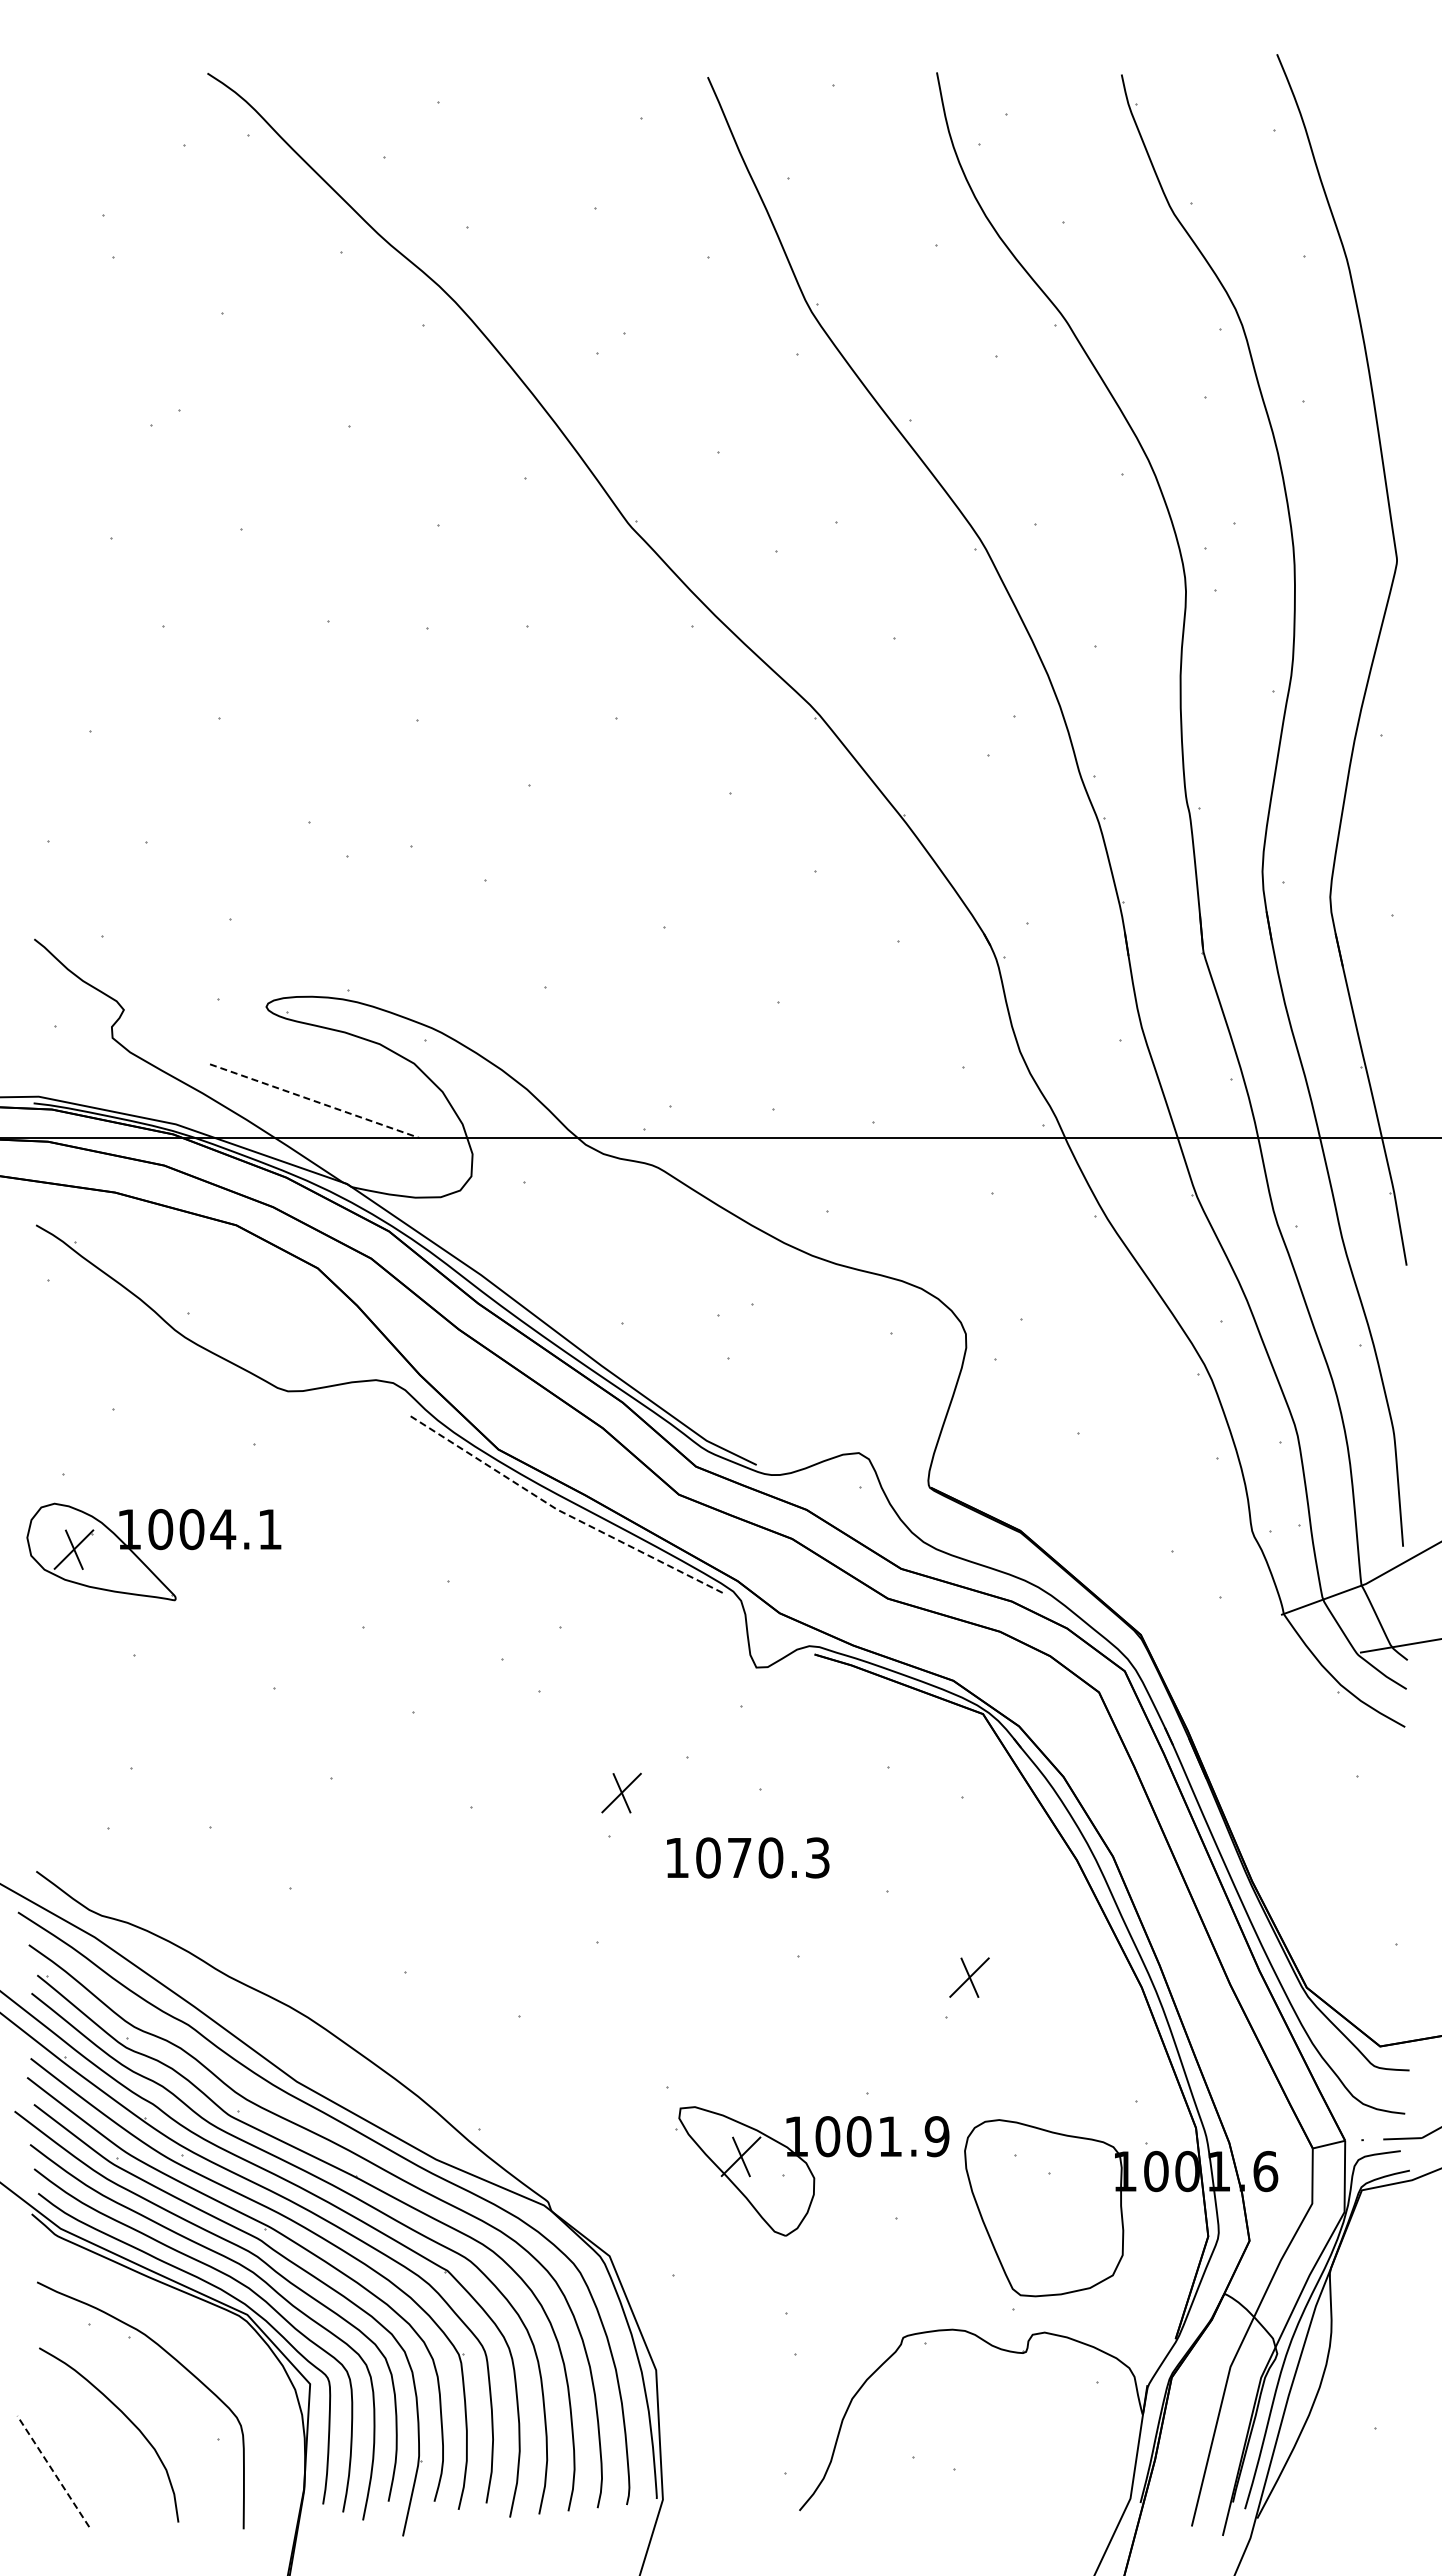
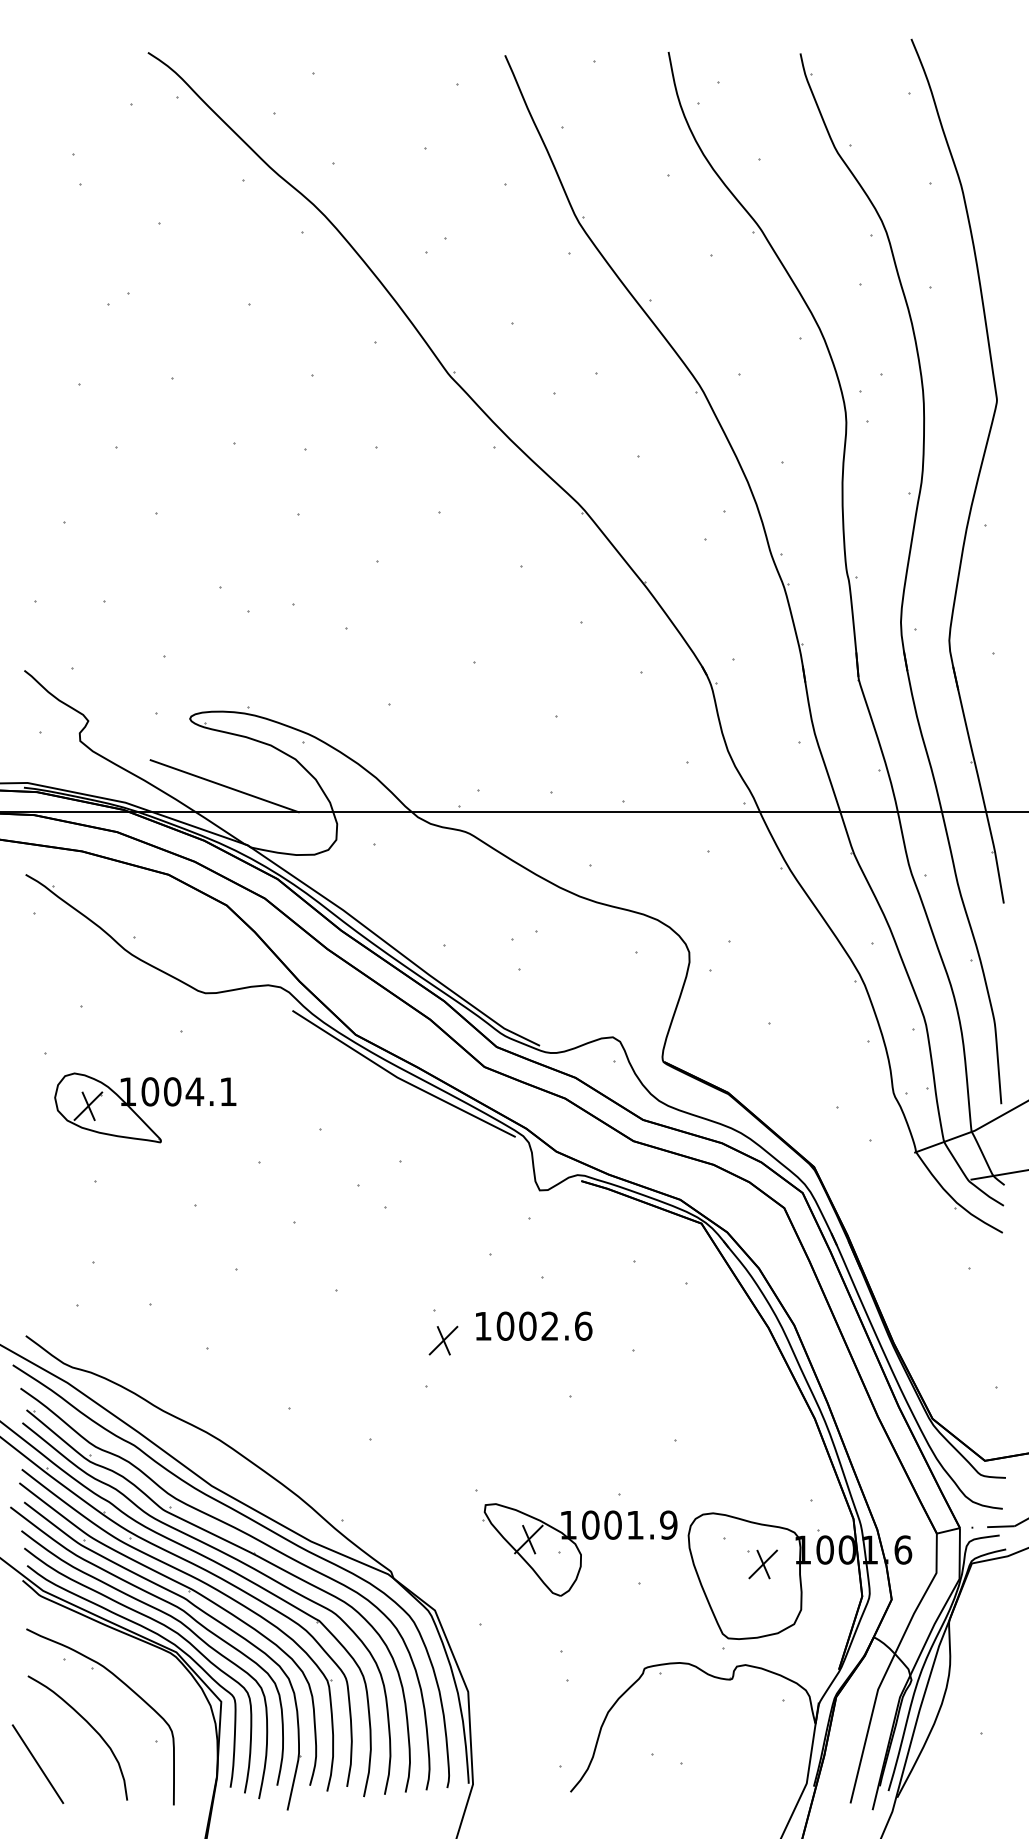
line: (315, 1101) -> (225, 786), dashed -> solid
line: (561, 1511) -> (400, 1079), dashed -> solid
part: (153, 1551) -> (145, 1107), moved
part: (621, 1792) -> (443, 1340), moved
text: (778, 1857) -> (555, 1325), 1070.3 -> 1002.6
part: (969, 1977) -> (763, 1564), moved
line: (53, 2471) -> (38, 1764), dashed -> solid

